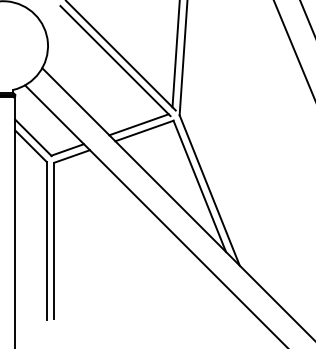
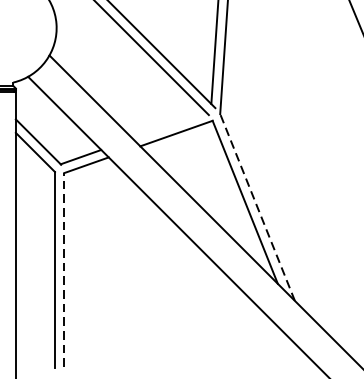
line: (138, 124) -> (169, 125), removed
line: (209, 190) -> (257, 207), solid -> dashed
line: (54, 240) -> (64, 269), solid -> dashed

